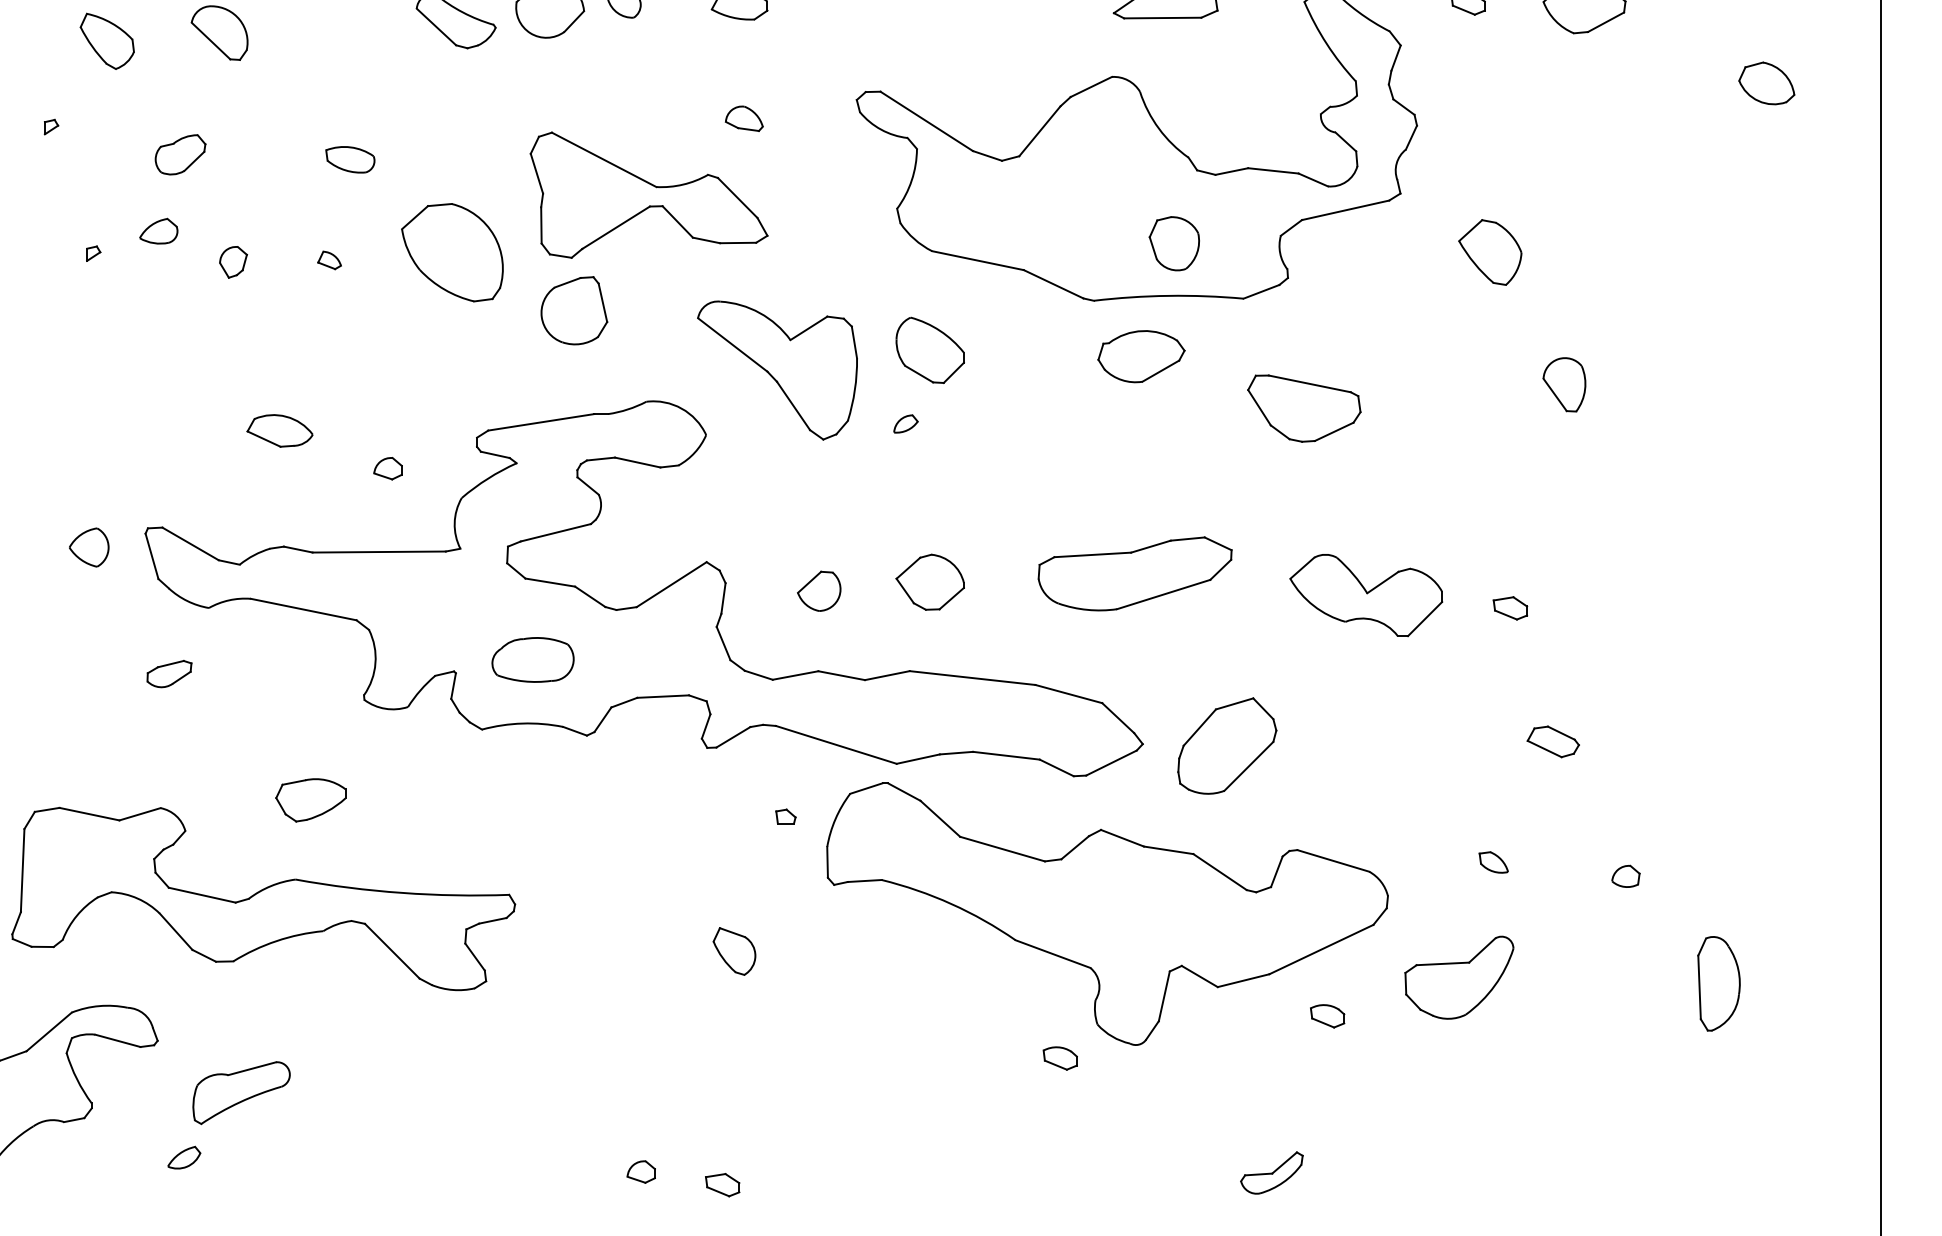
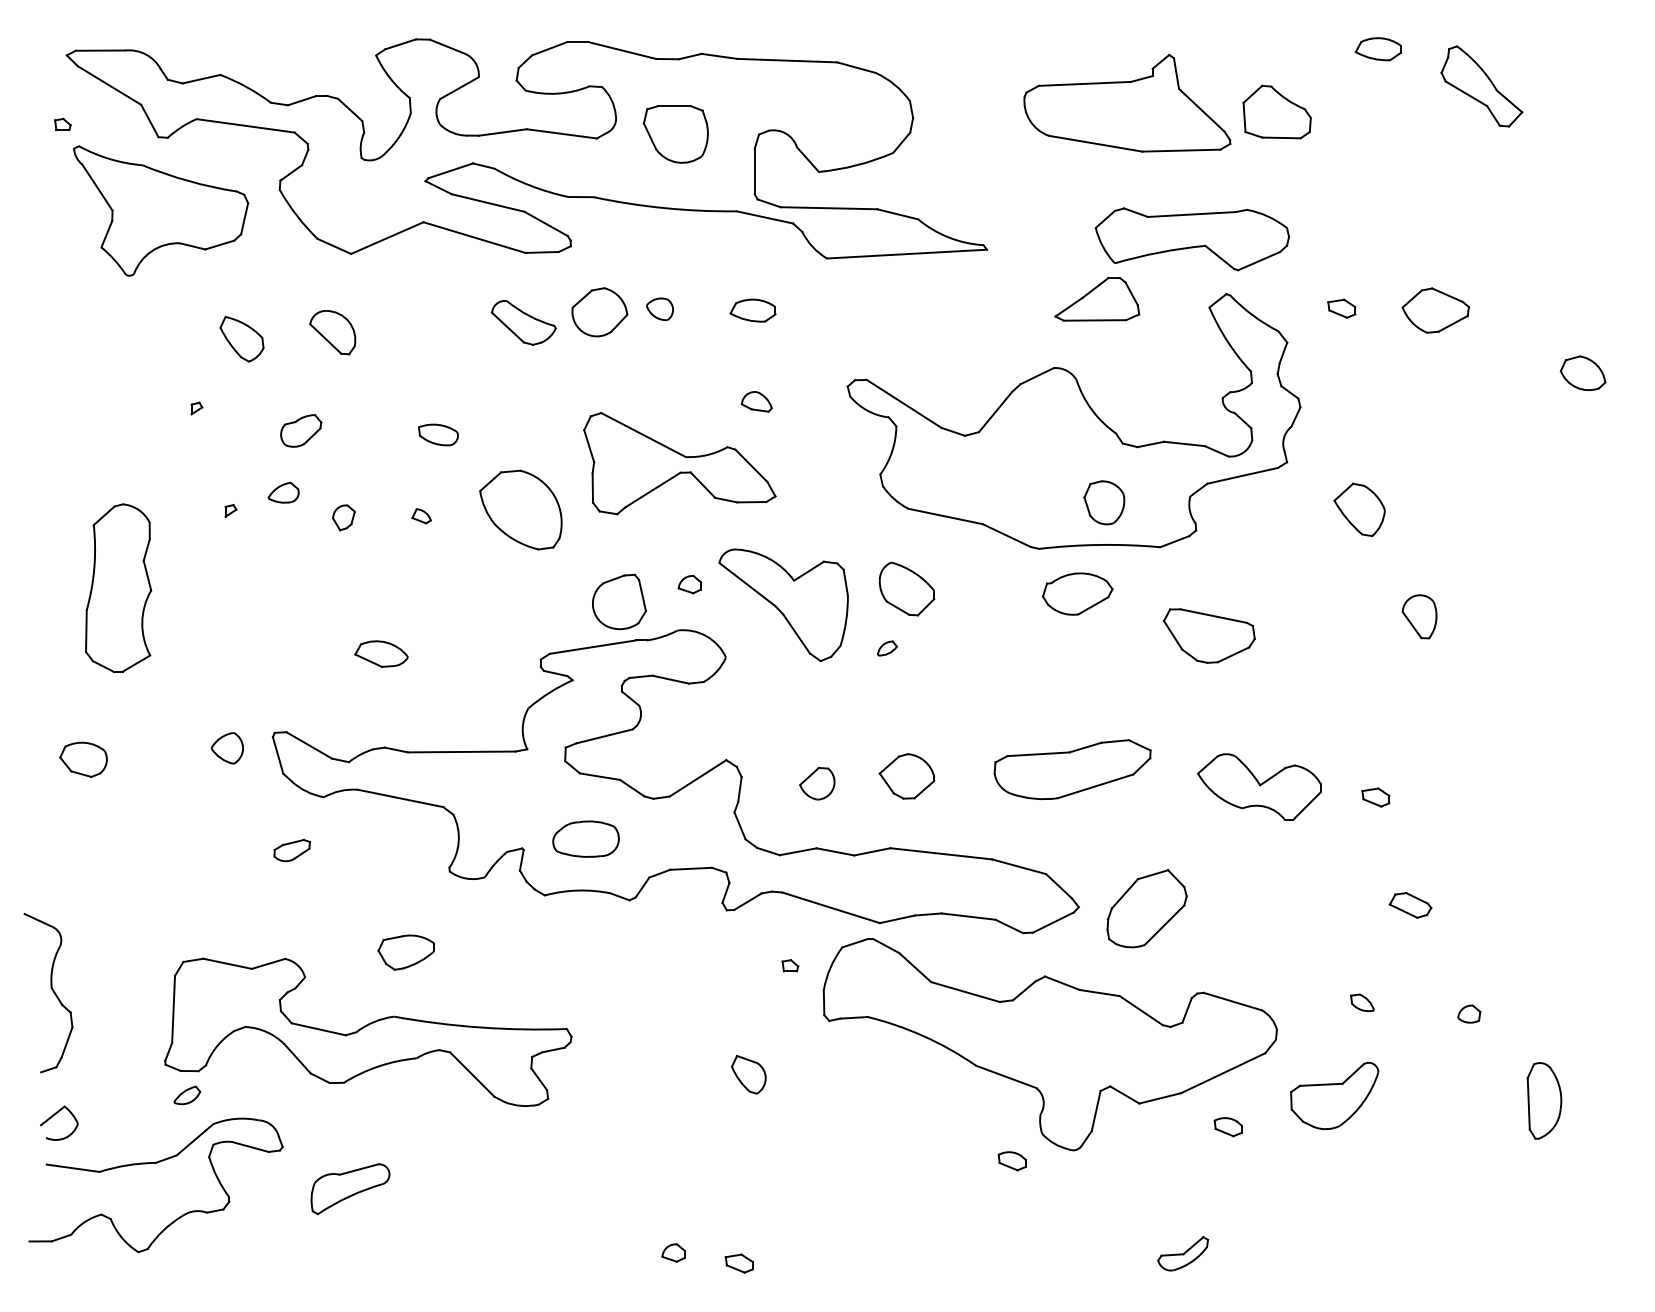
part: (574, 310) -> (619, 601), moved
part: (387, 468) -> (689, 584), moved
part: (184, 1157) -> (187, 1095), moved

